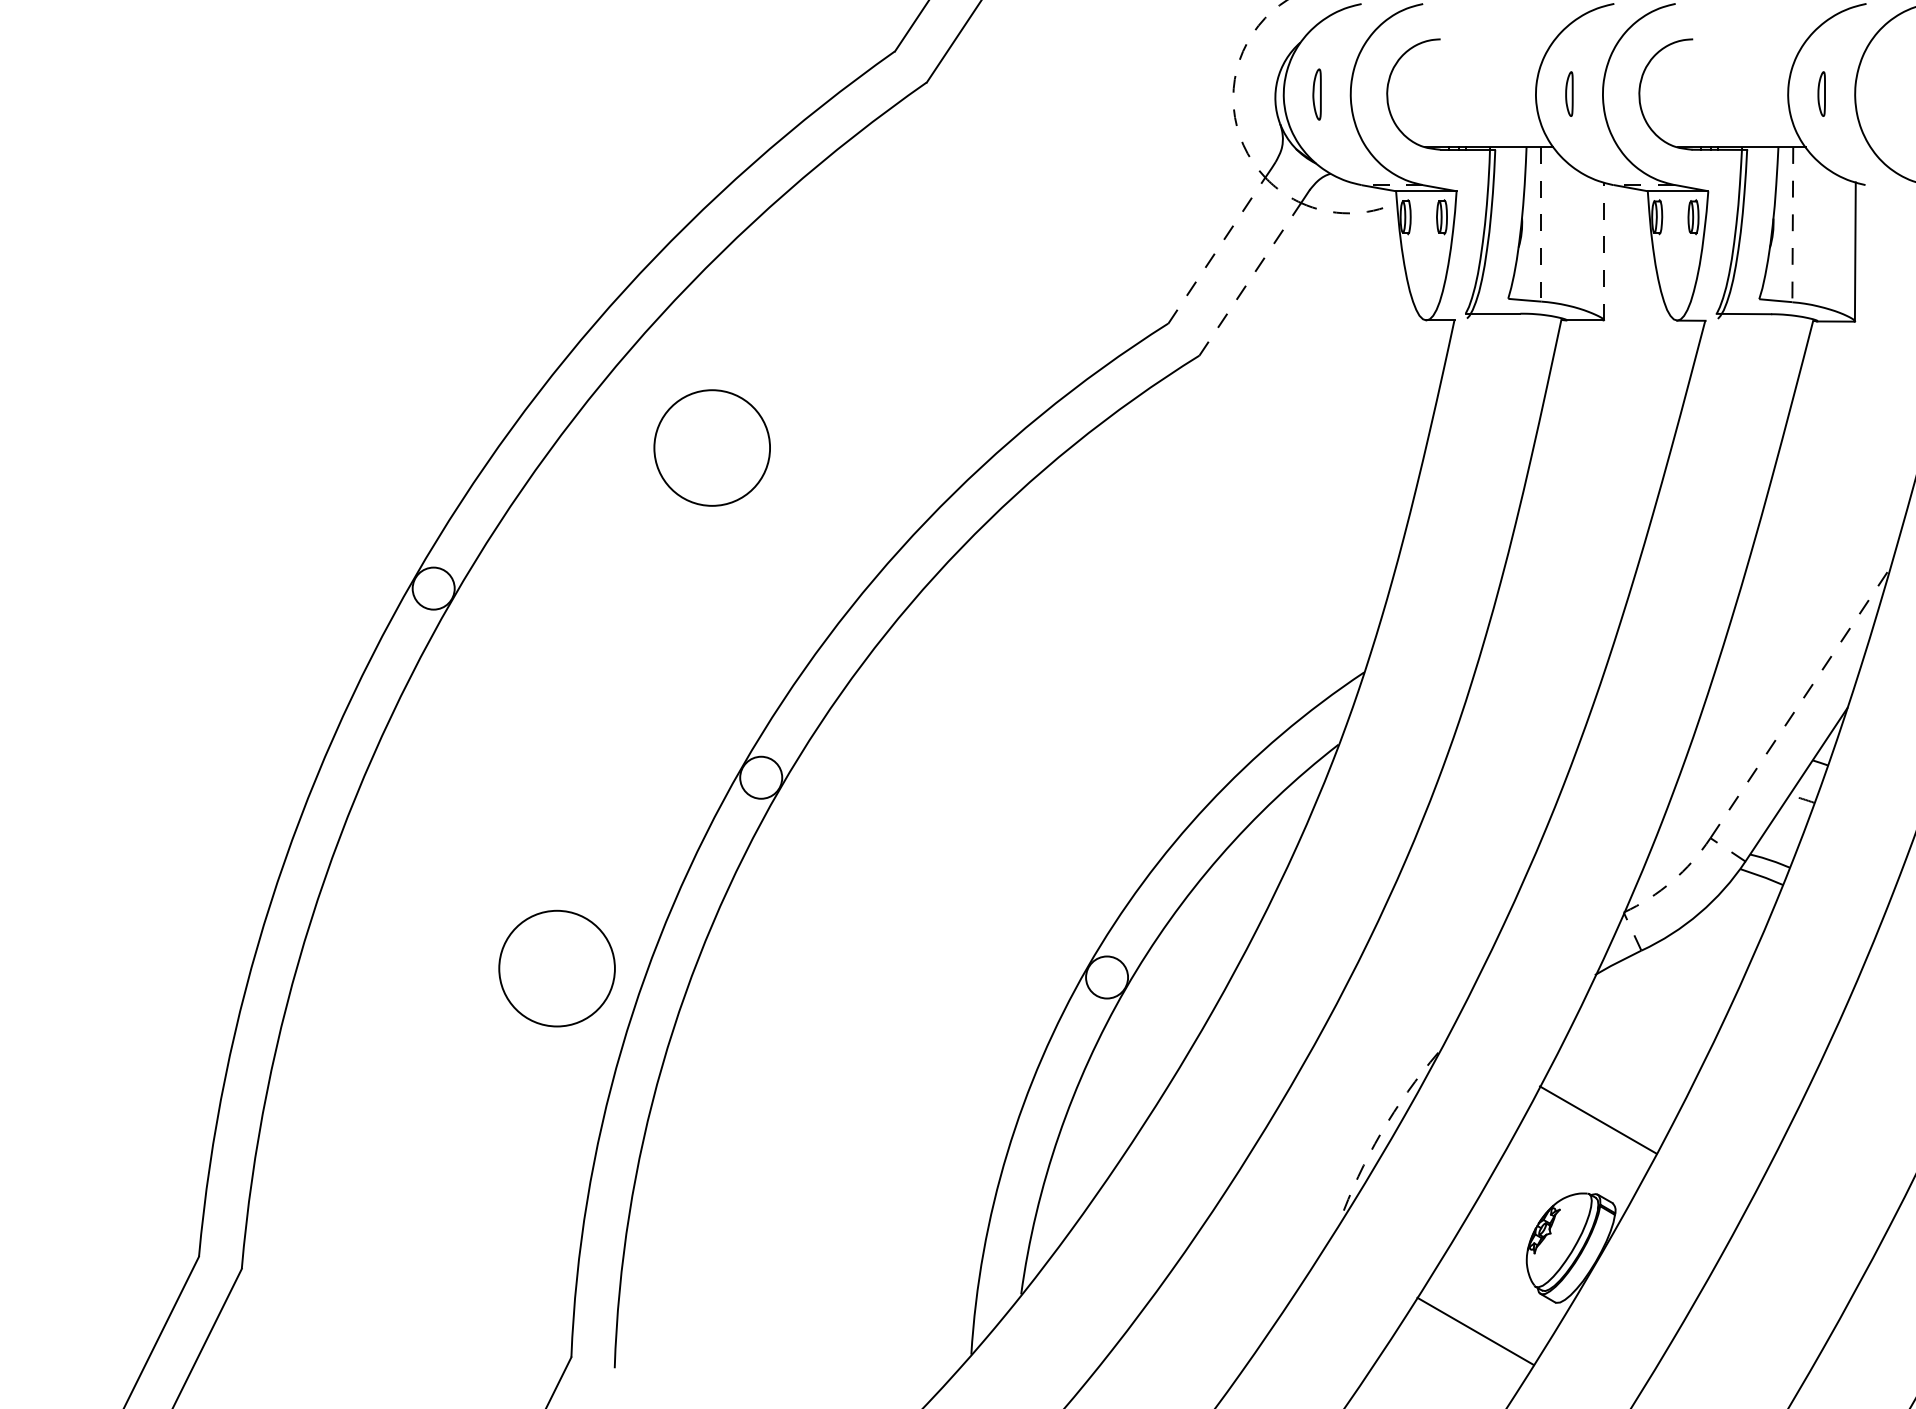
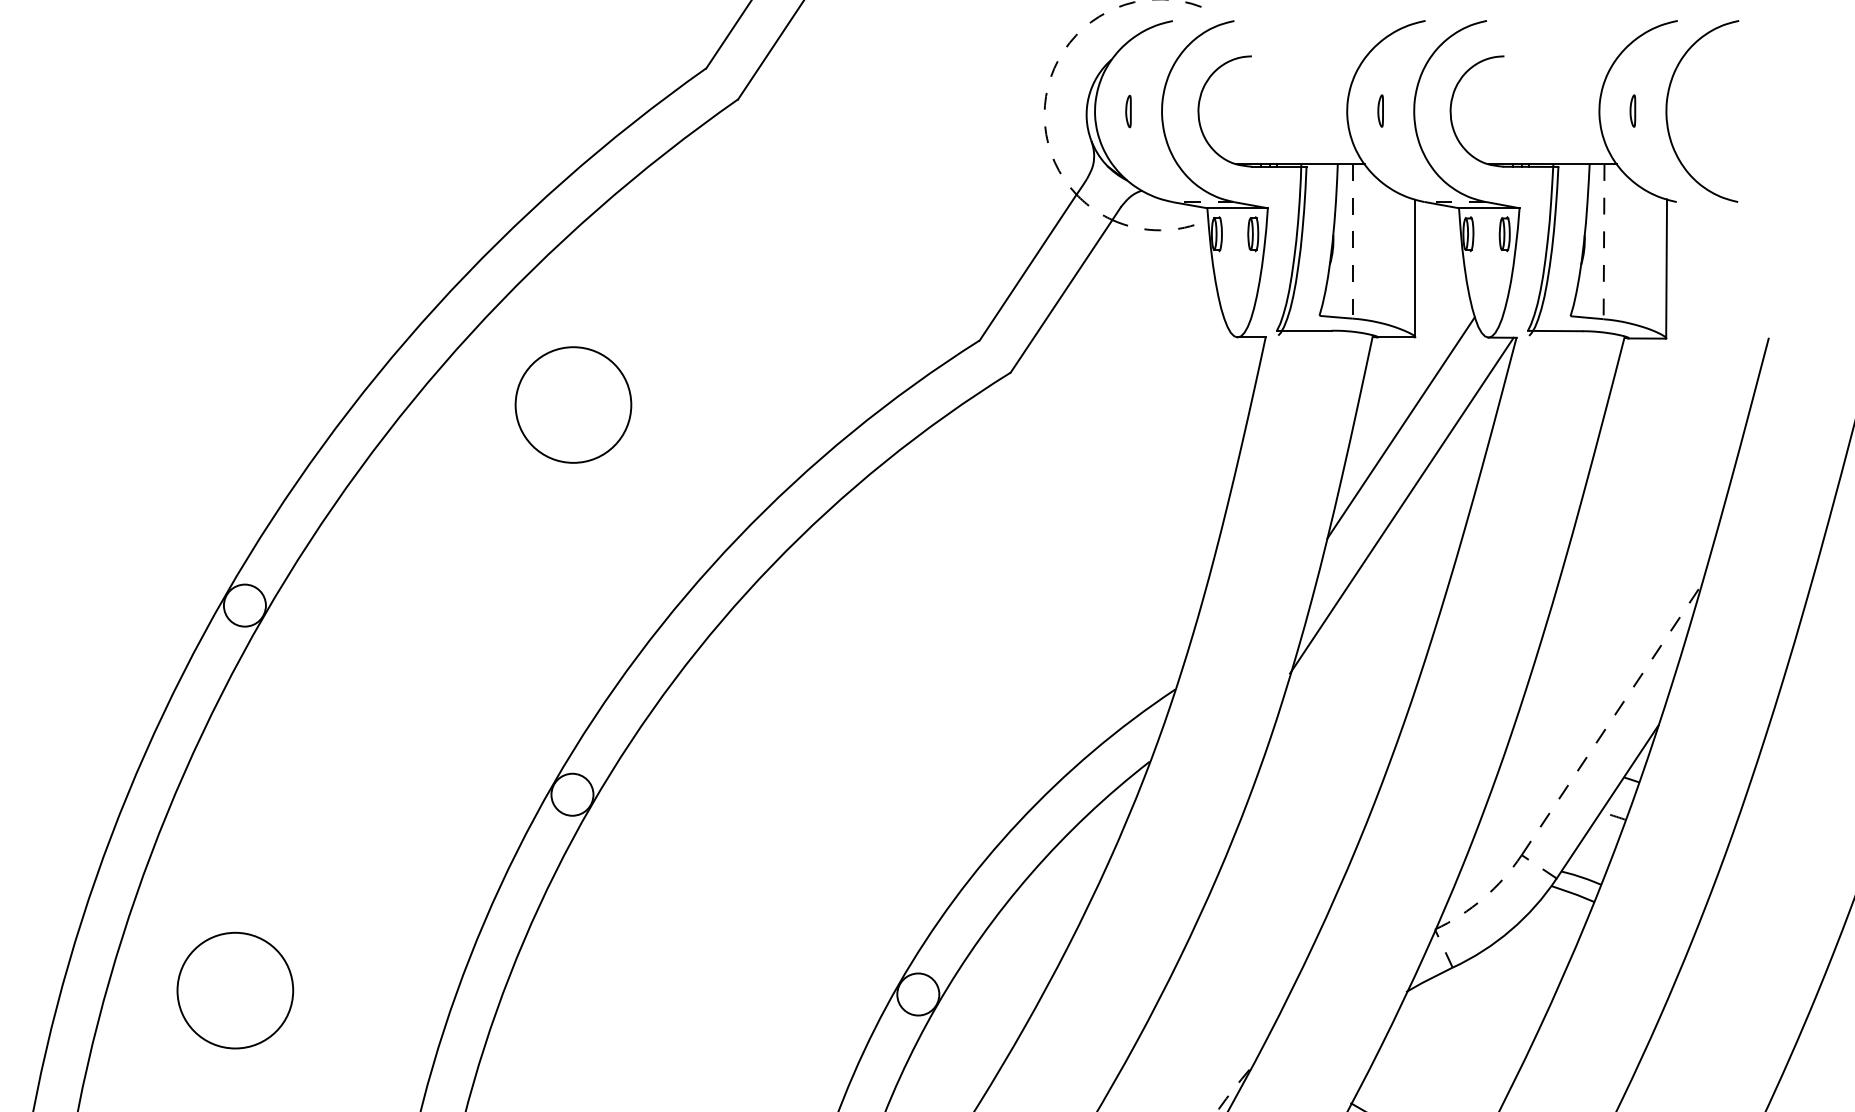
part: (1569, 93) -> (1380, 110), size x0.71
part: (1821, 93) -> (1632, 110), size x0.71
part: (1317, 94) -> (1128, 111), size x0.62
line: (1216, 250) -> (1027, 267), dashed -> solid
line: (1604, 251) -> (1415, 268), dashed -> solid
line: (1250, 279) -> (1061, 296), dashed -> solid
line: (1589, 410) -> (1400, 427), added
circle: (711, 447) -> (572, 404), moved
line: (1590, 488) -> (1401, 505), added
circle: (556, 968) -> (234, 990), moved

